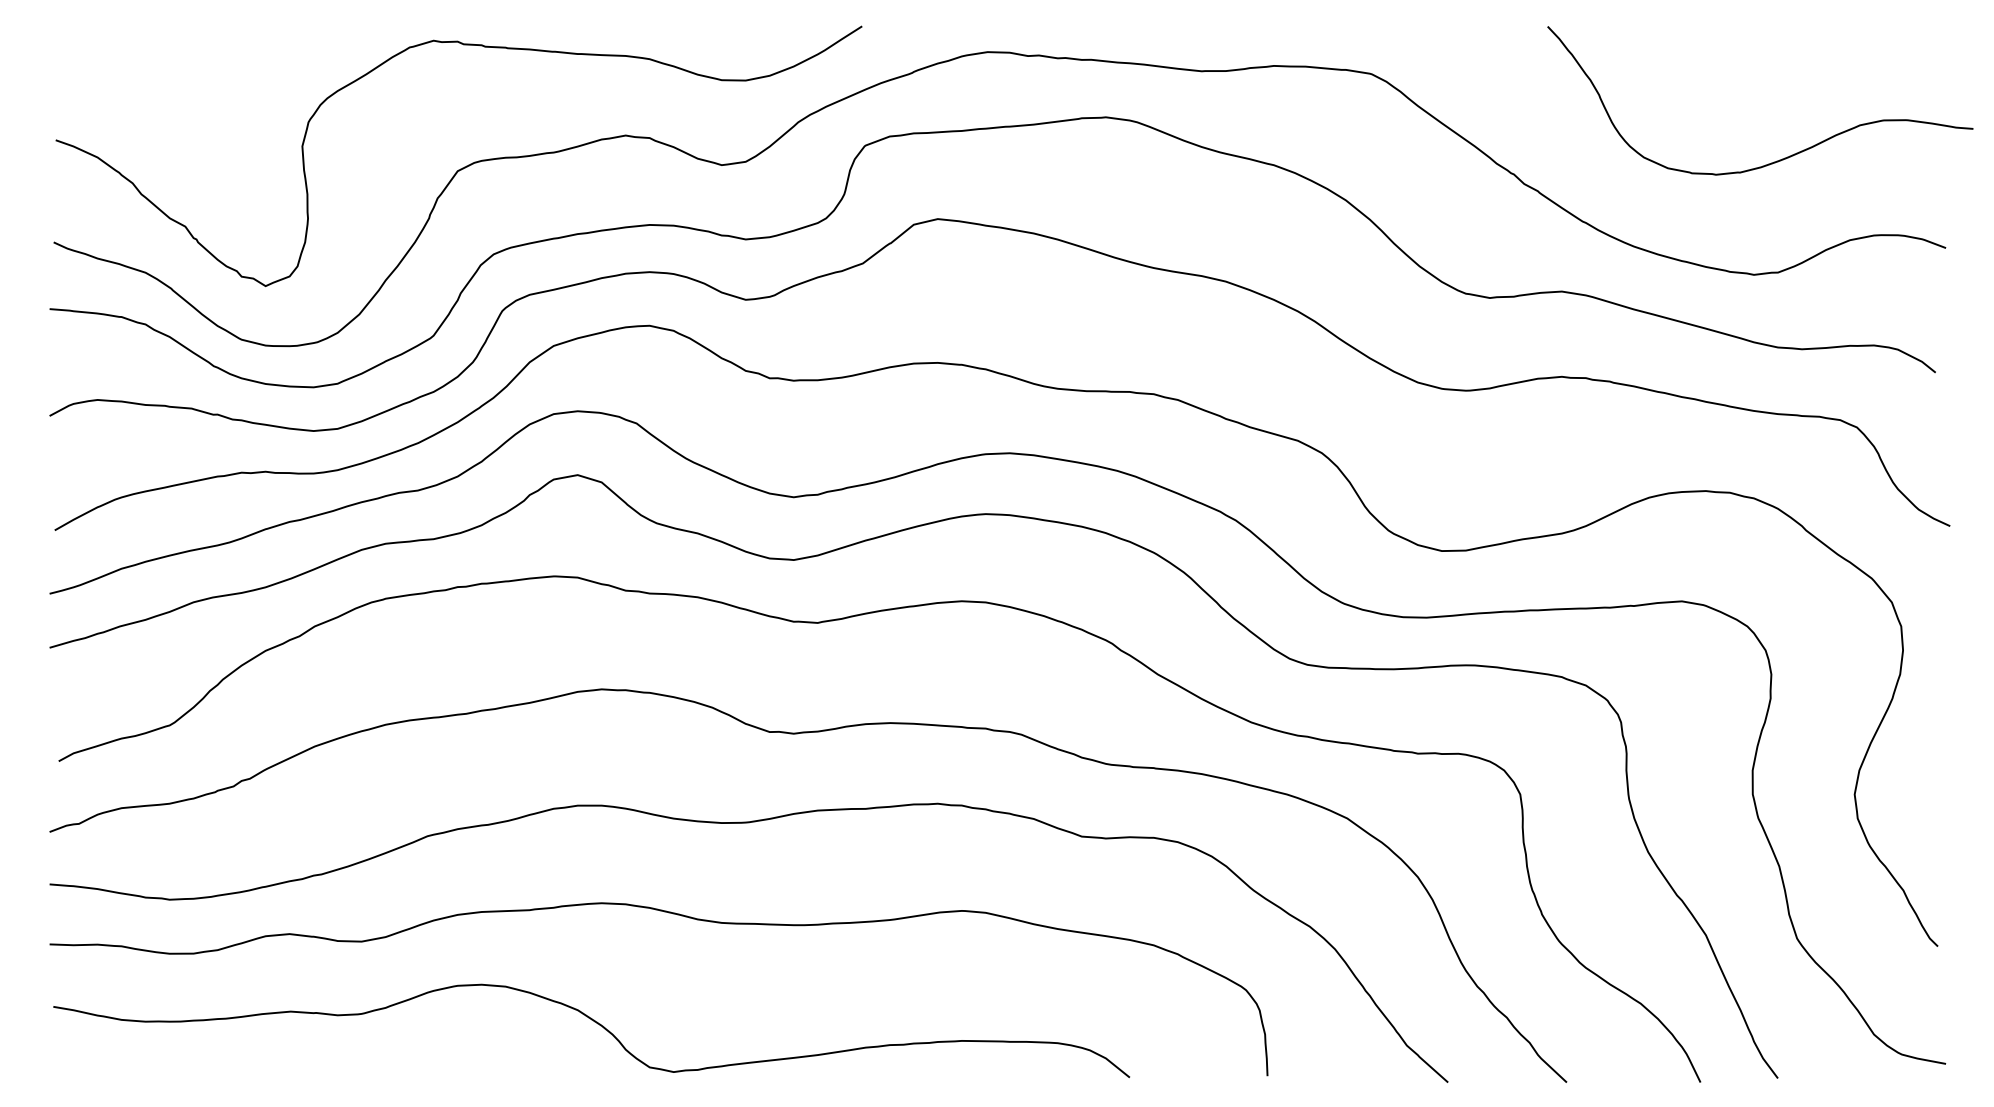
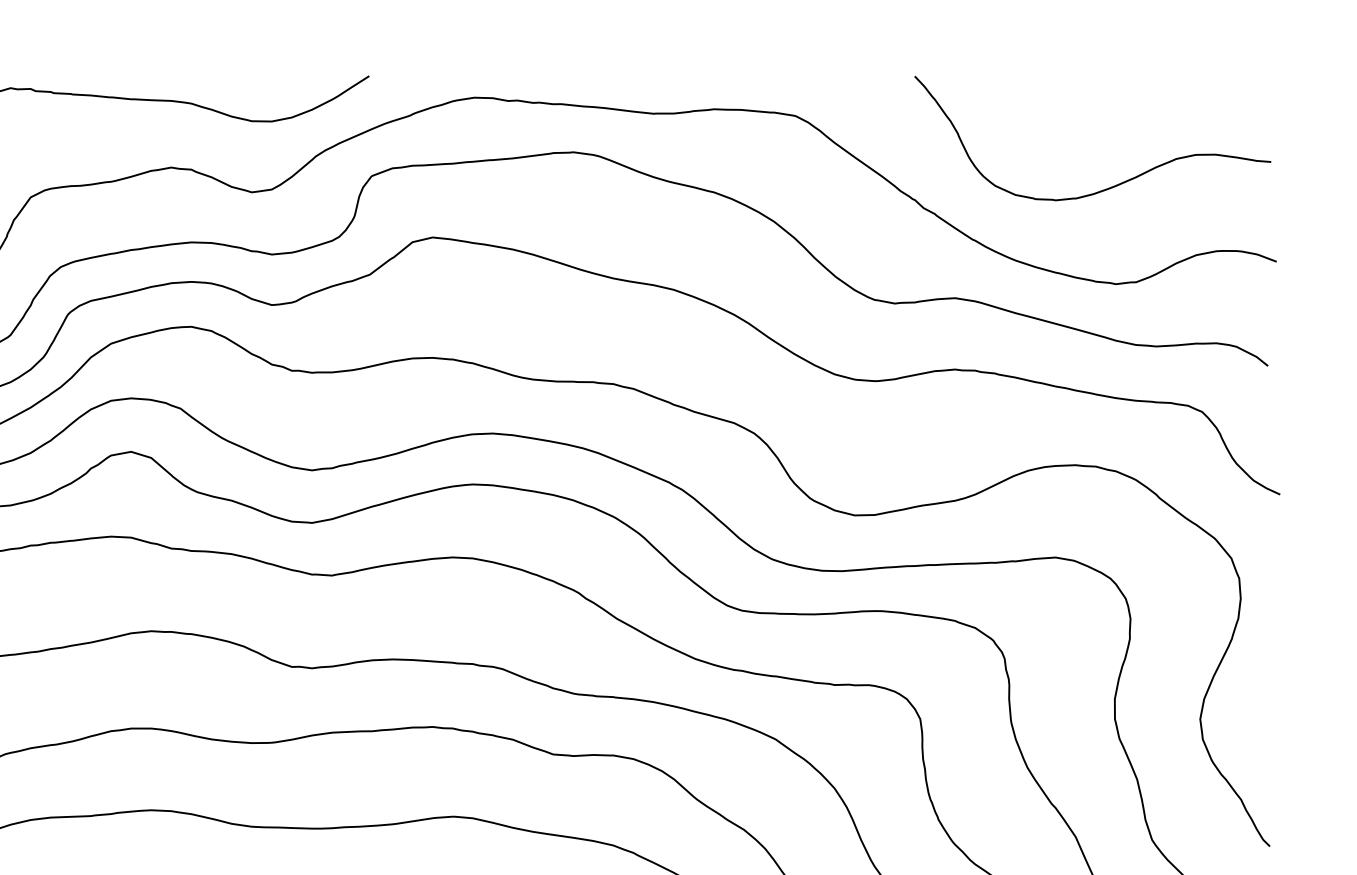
curve: (1784, 157) -> (1113, 185), moved

